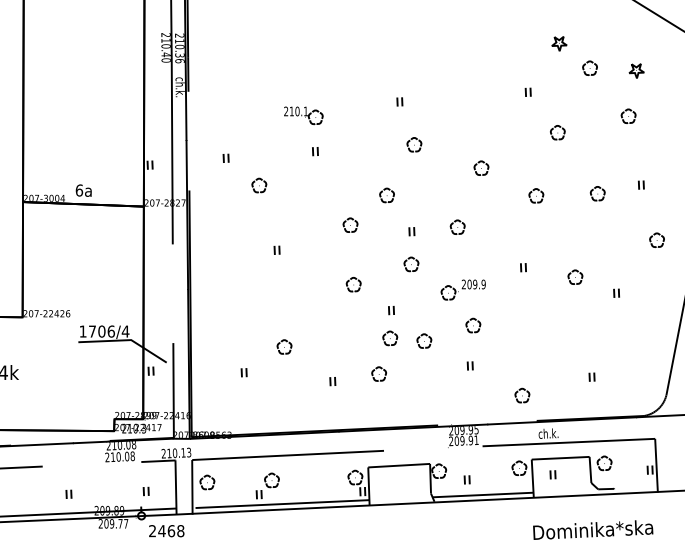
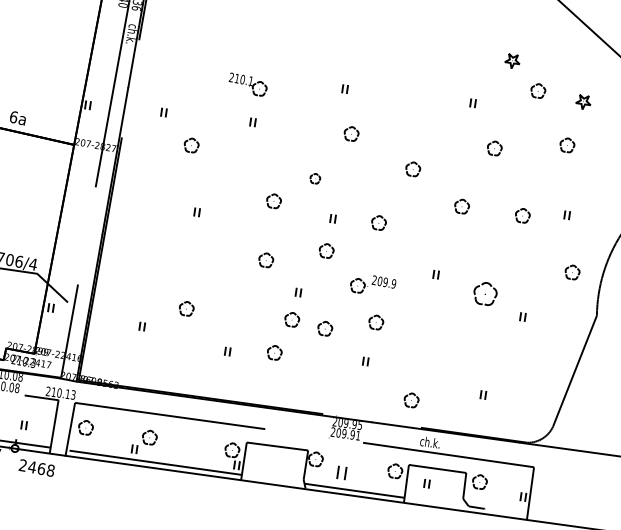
part: (386, 195) -> (314, 178), size x0.7
part: (575, 276) -> (485, 293), size x1.6
part: (466, 479) -> (341, 472), size x1.6

